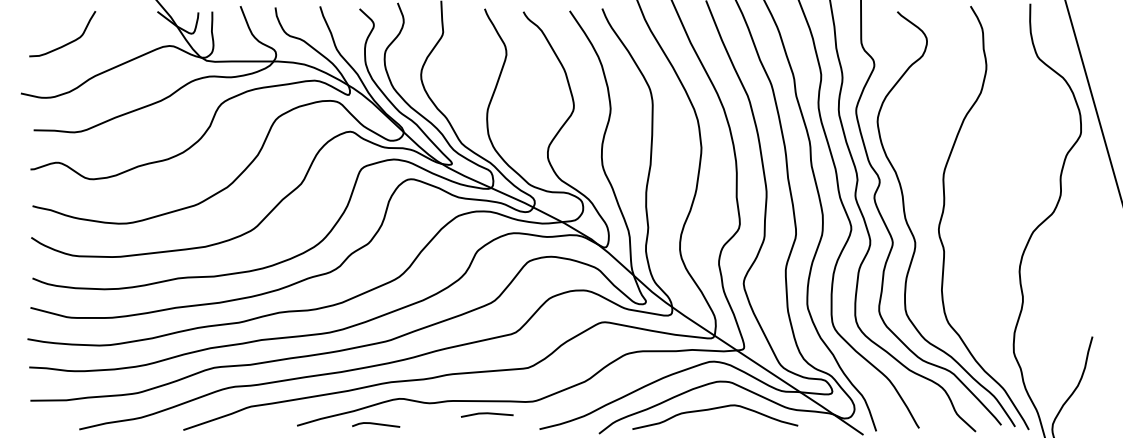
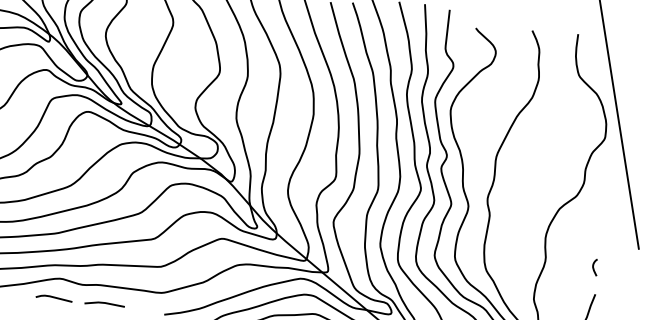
curve: (1086, 301) -> (594, 266), added
line: (487, 414) -> (104, 303), moved
line: (376, 424) -> (54, 297), moved

